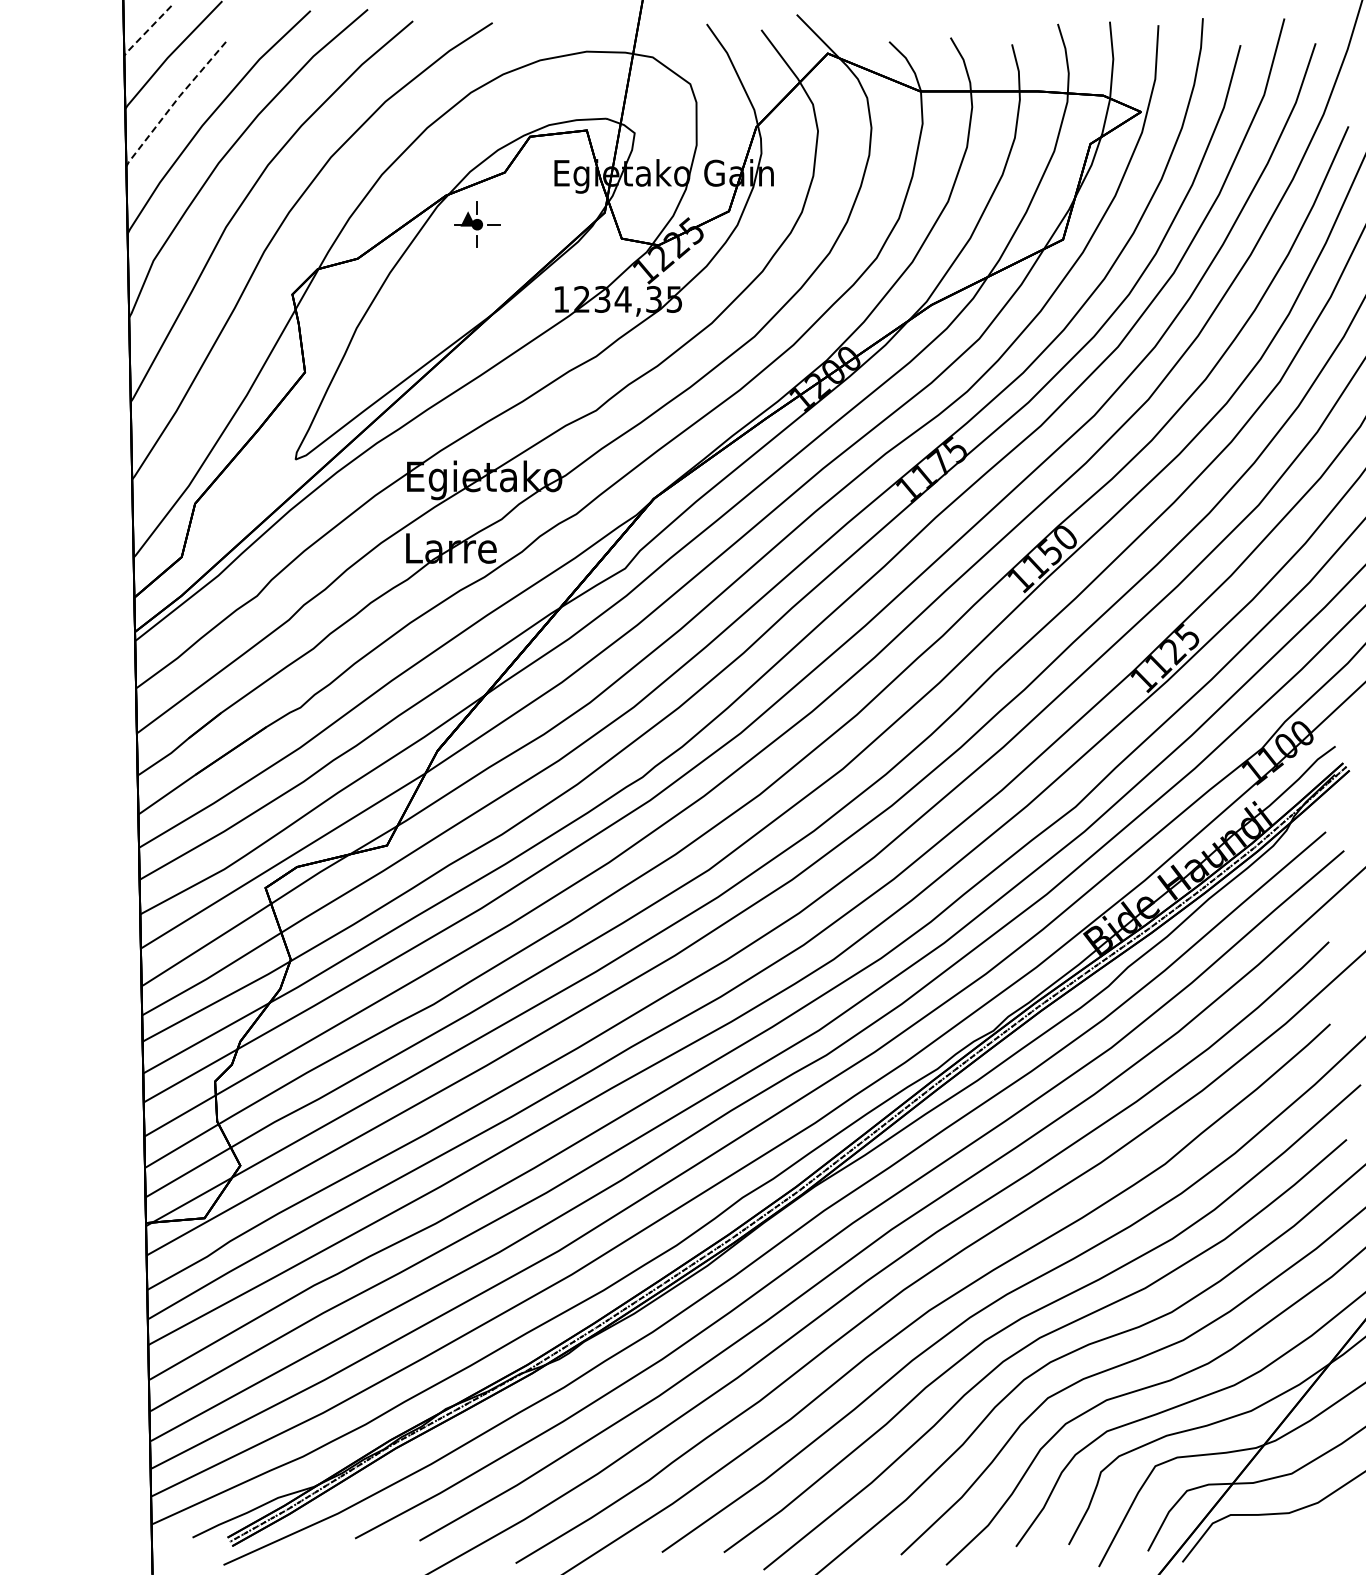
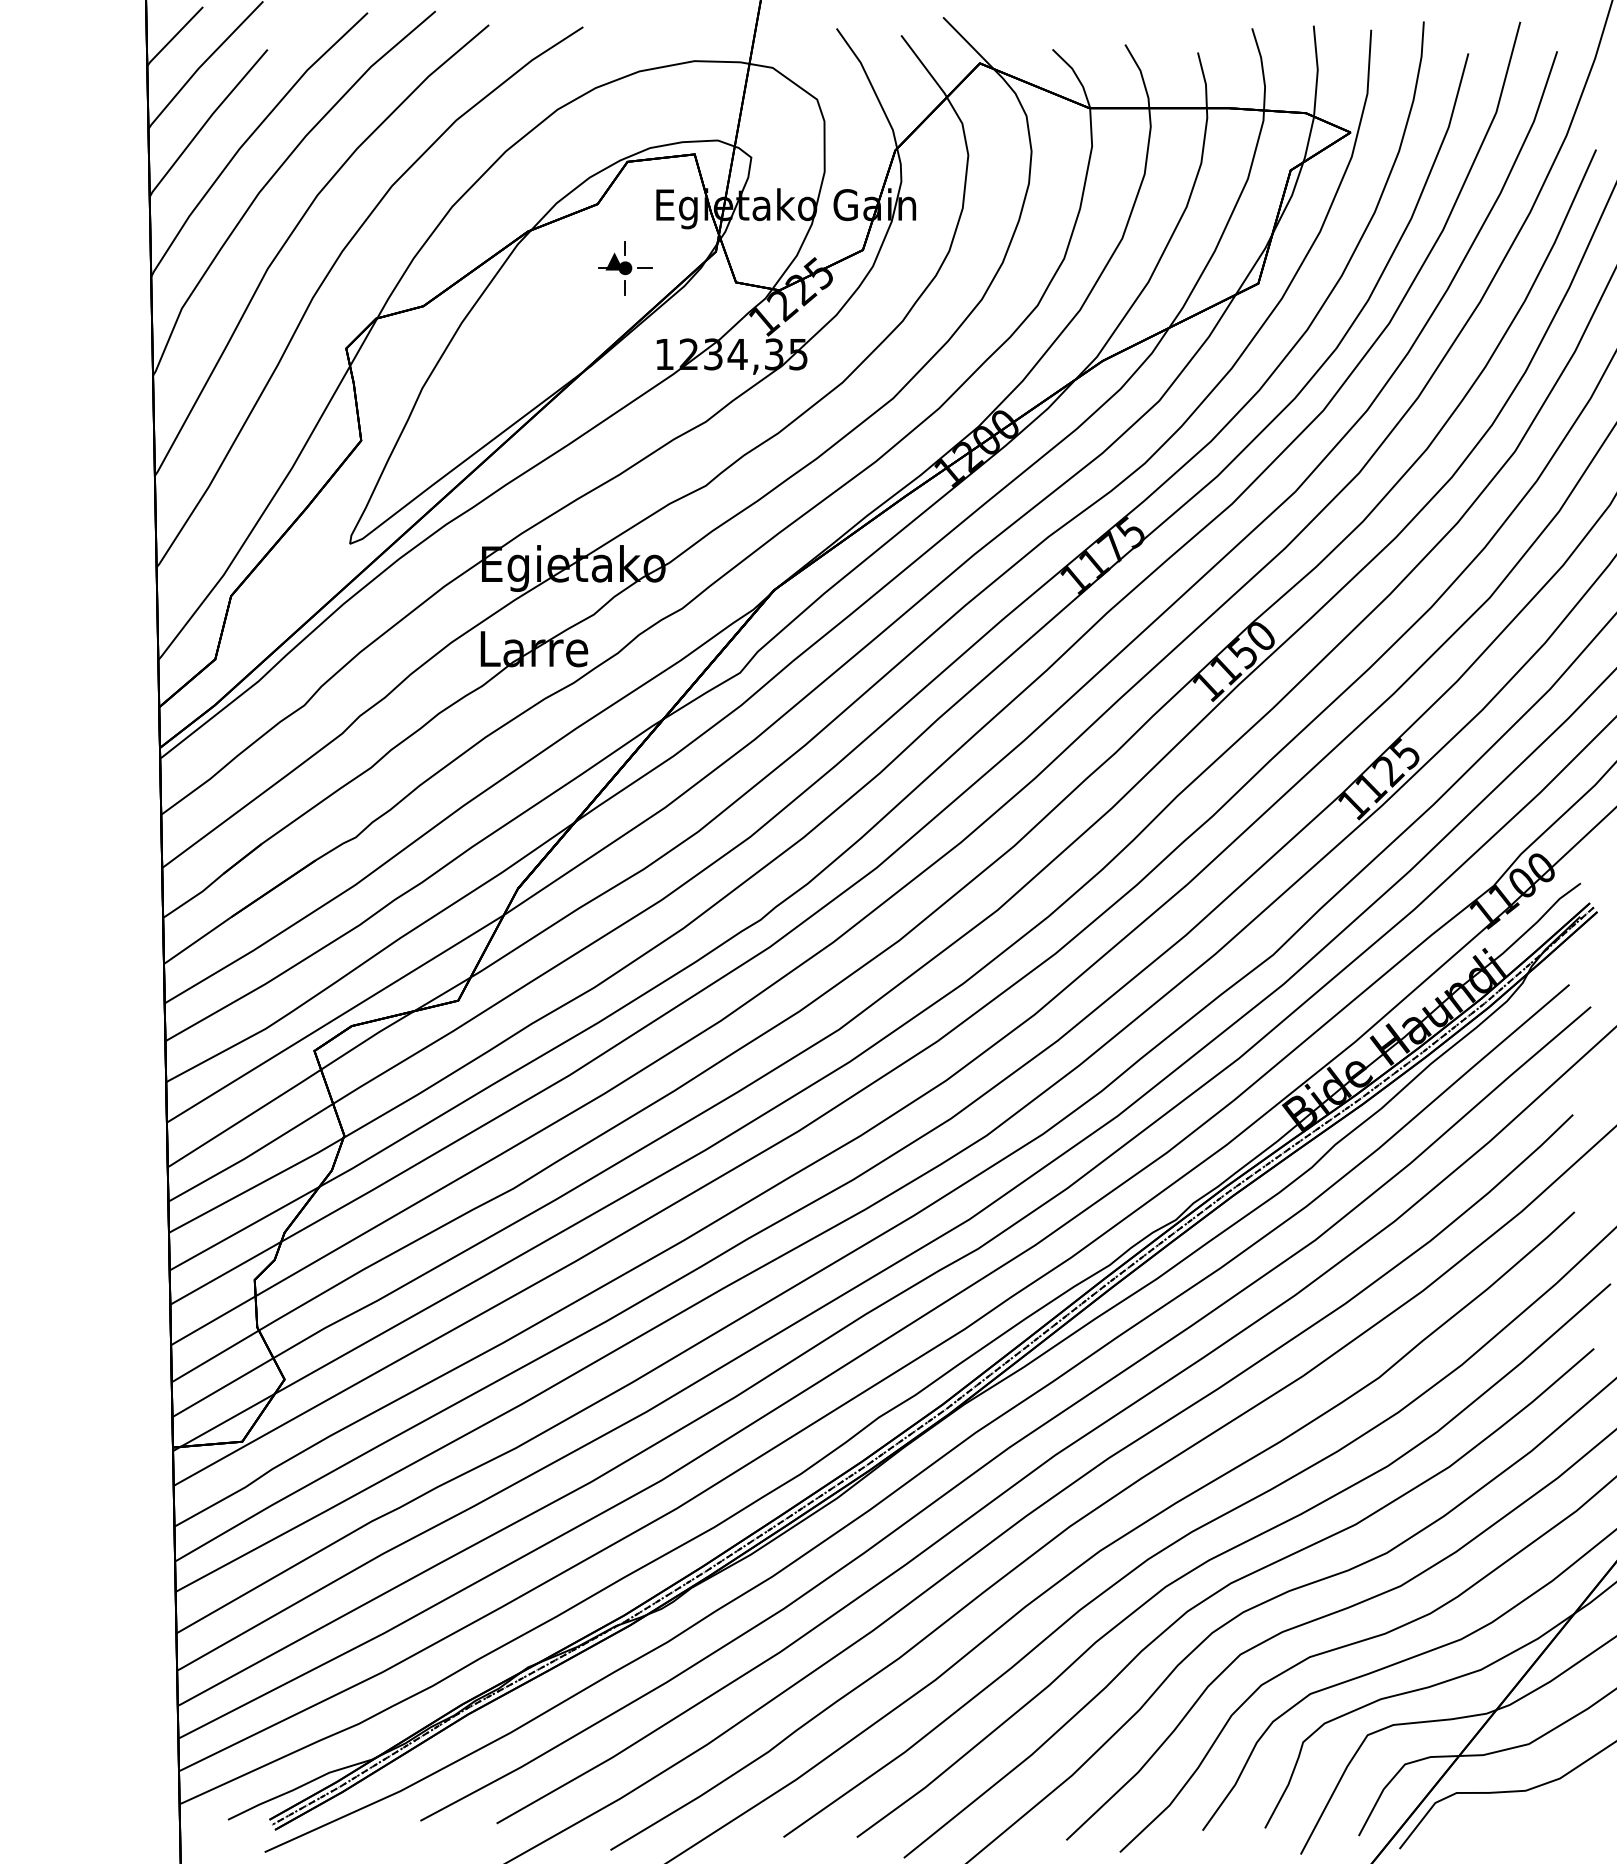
line: (146, 31) -> (173, 37), dashed -> solid
line: (174, 103) -> (206, 122), dashed -> solid
part: (477, 224) -> (625, 268), moved

